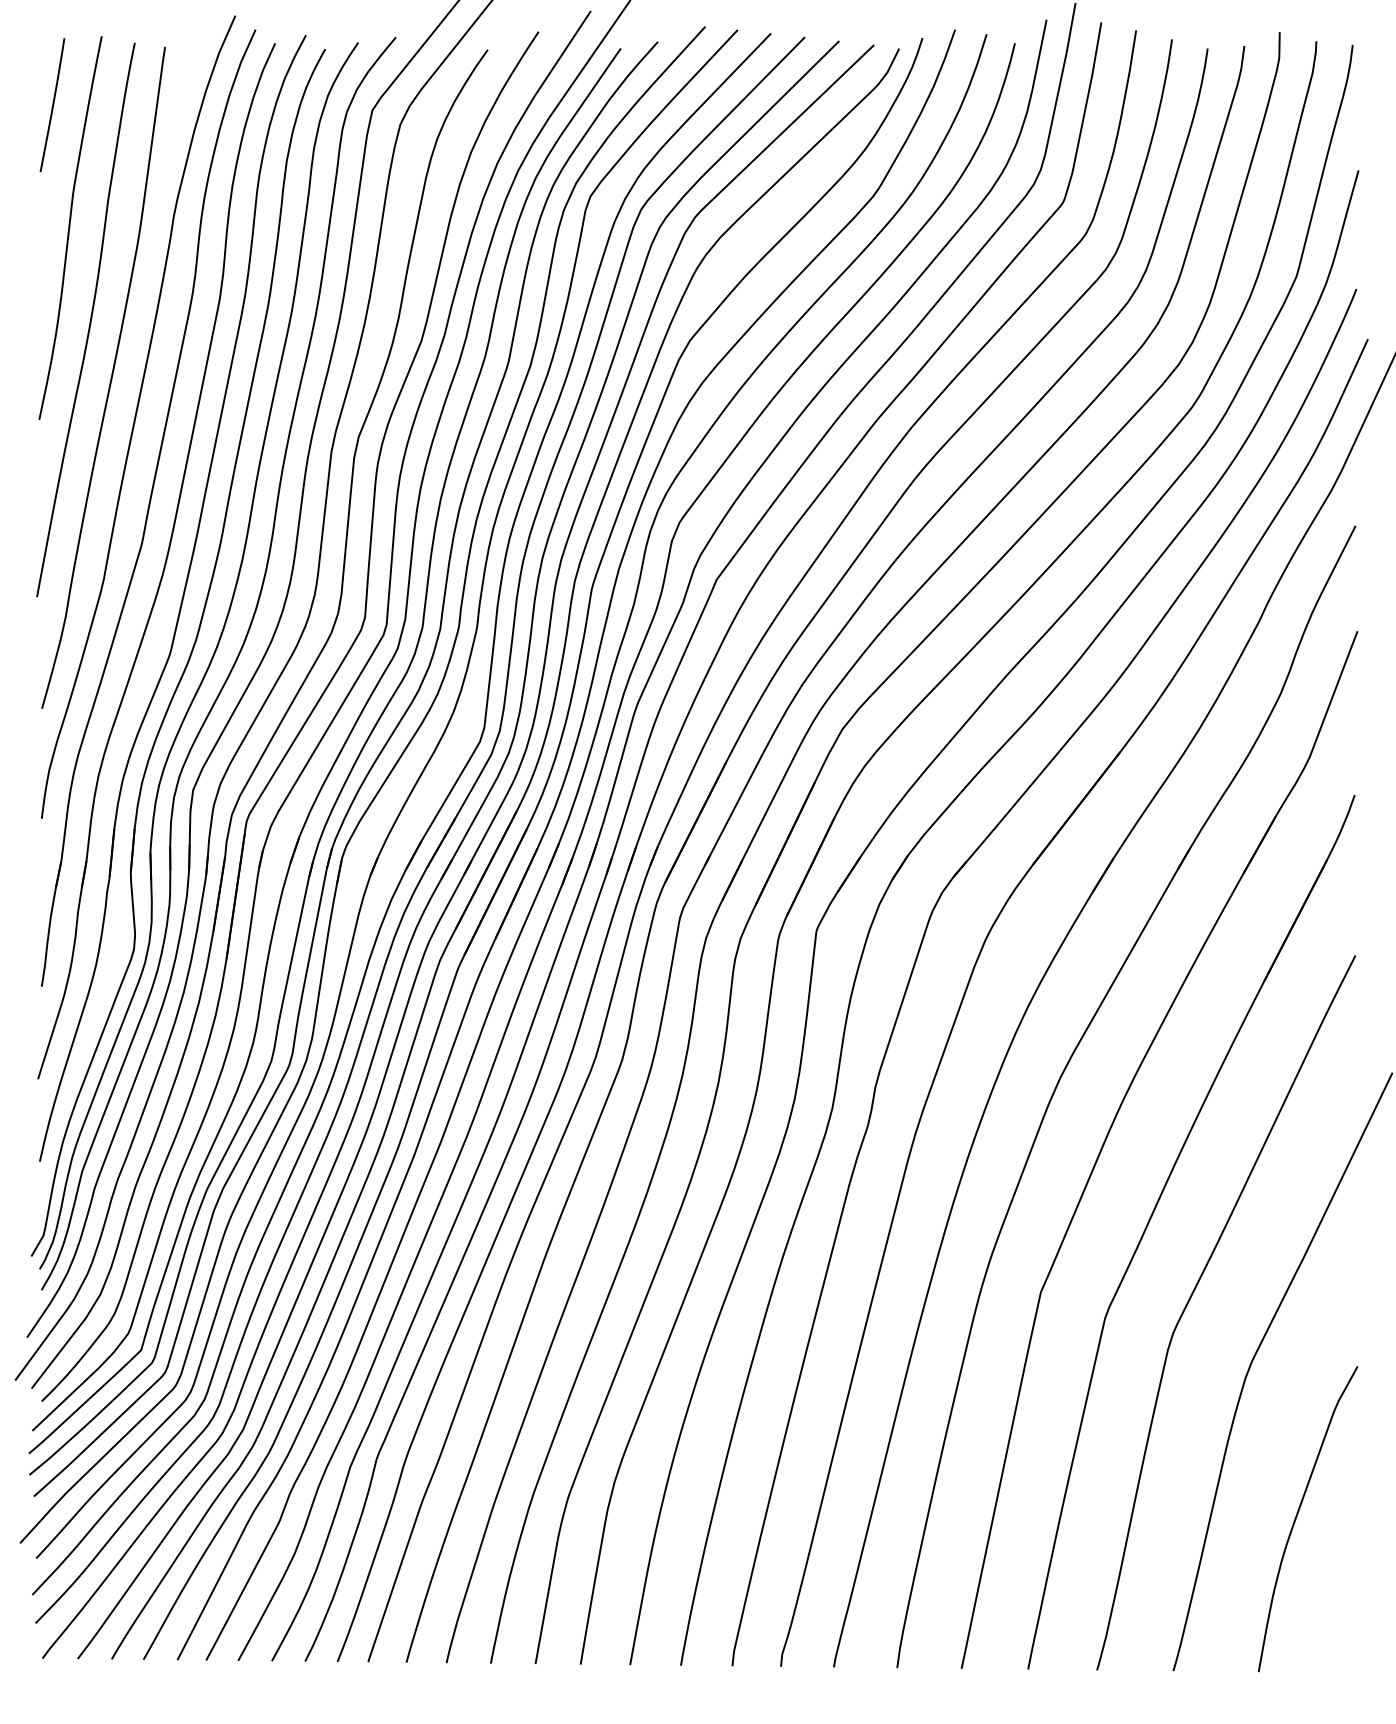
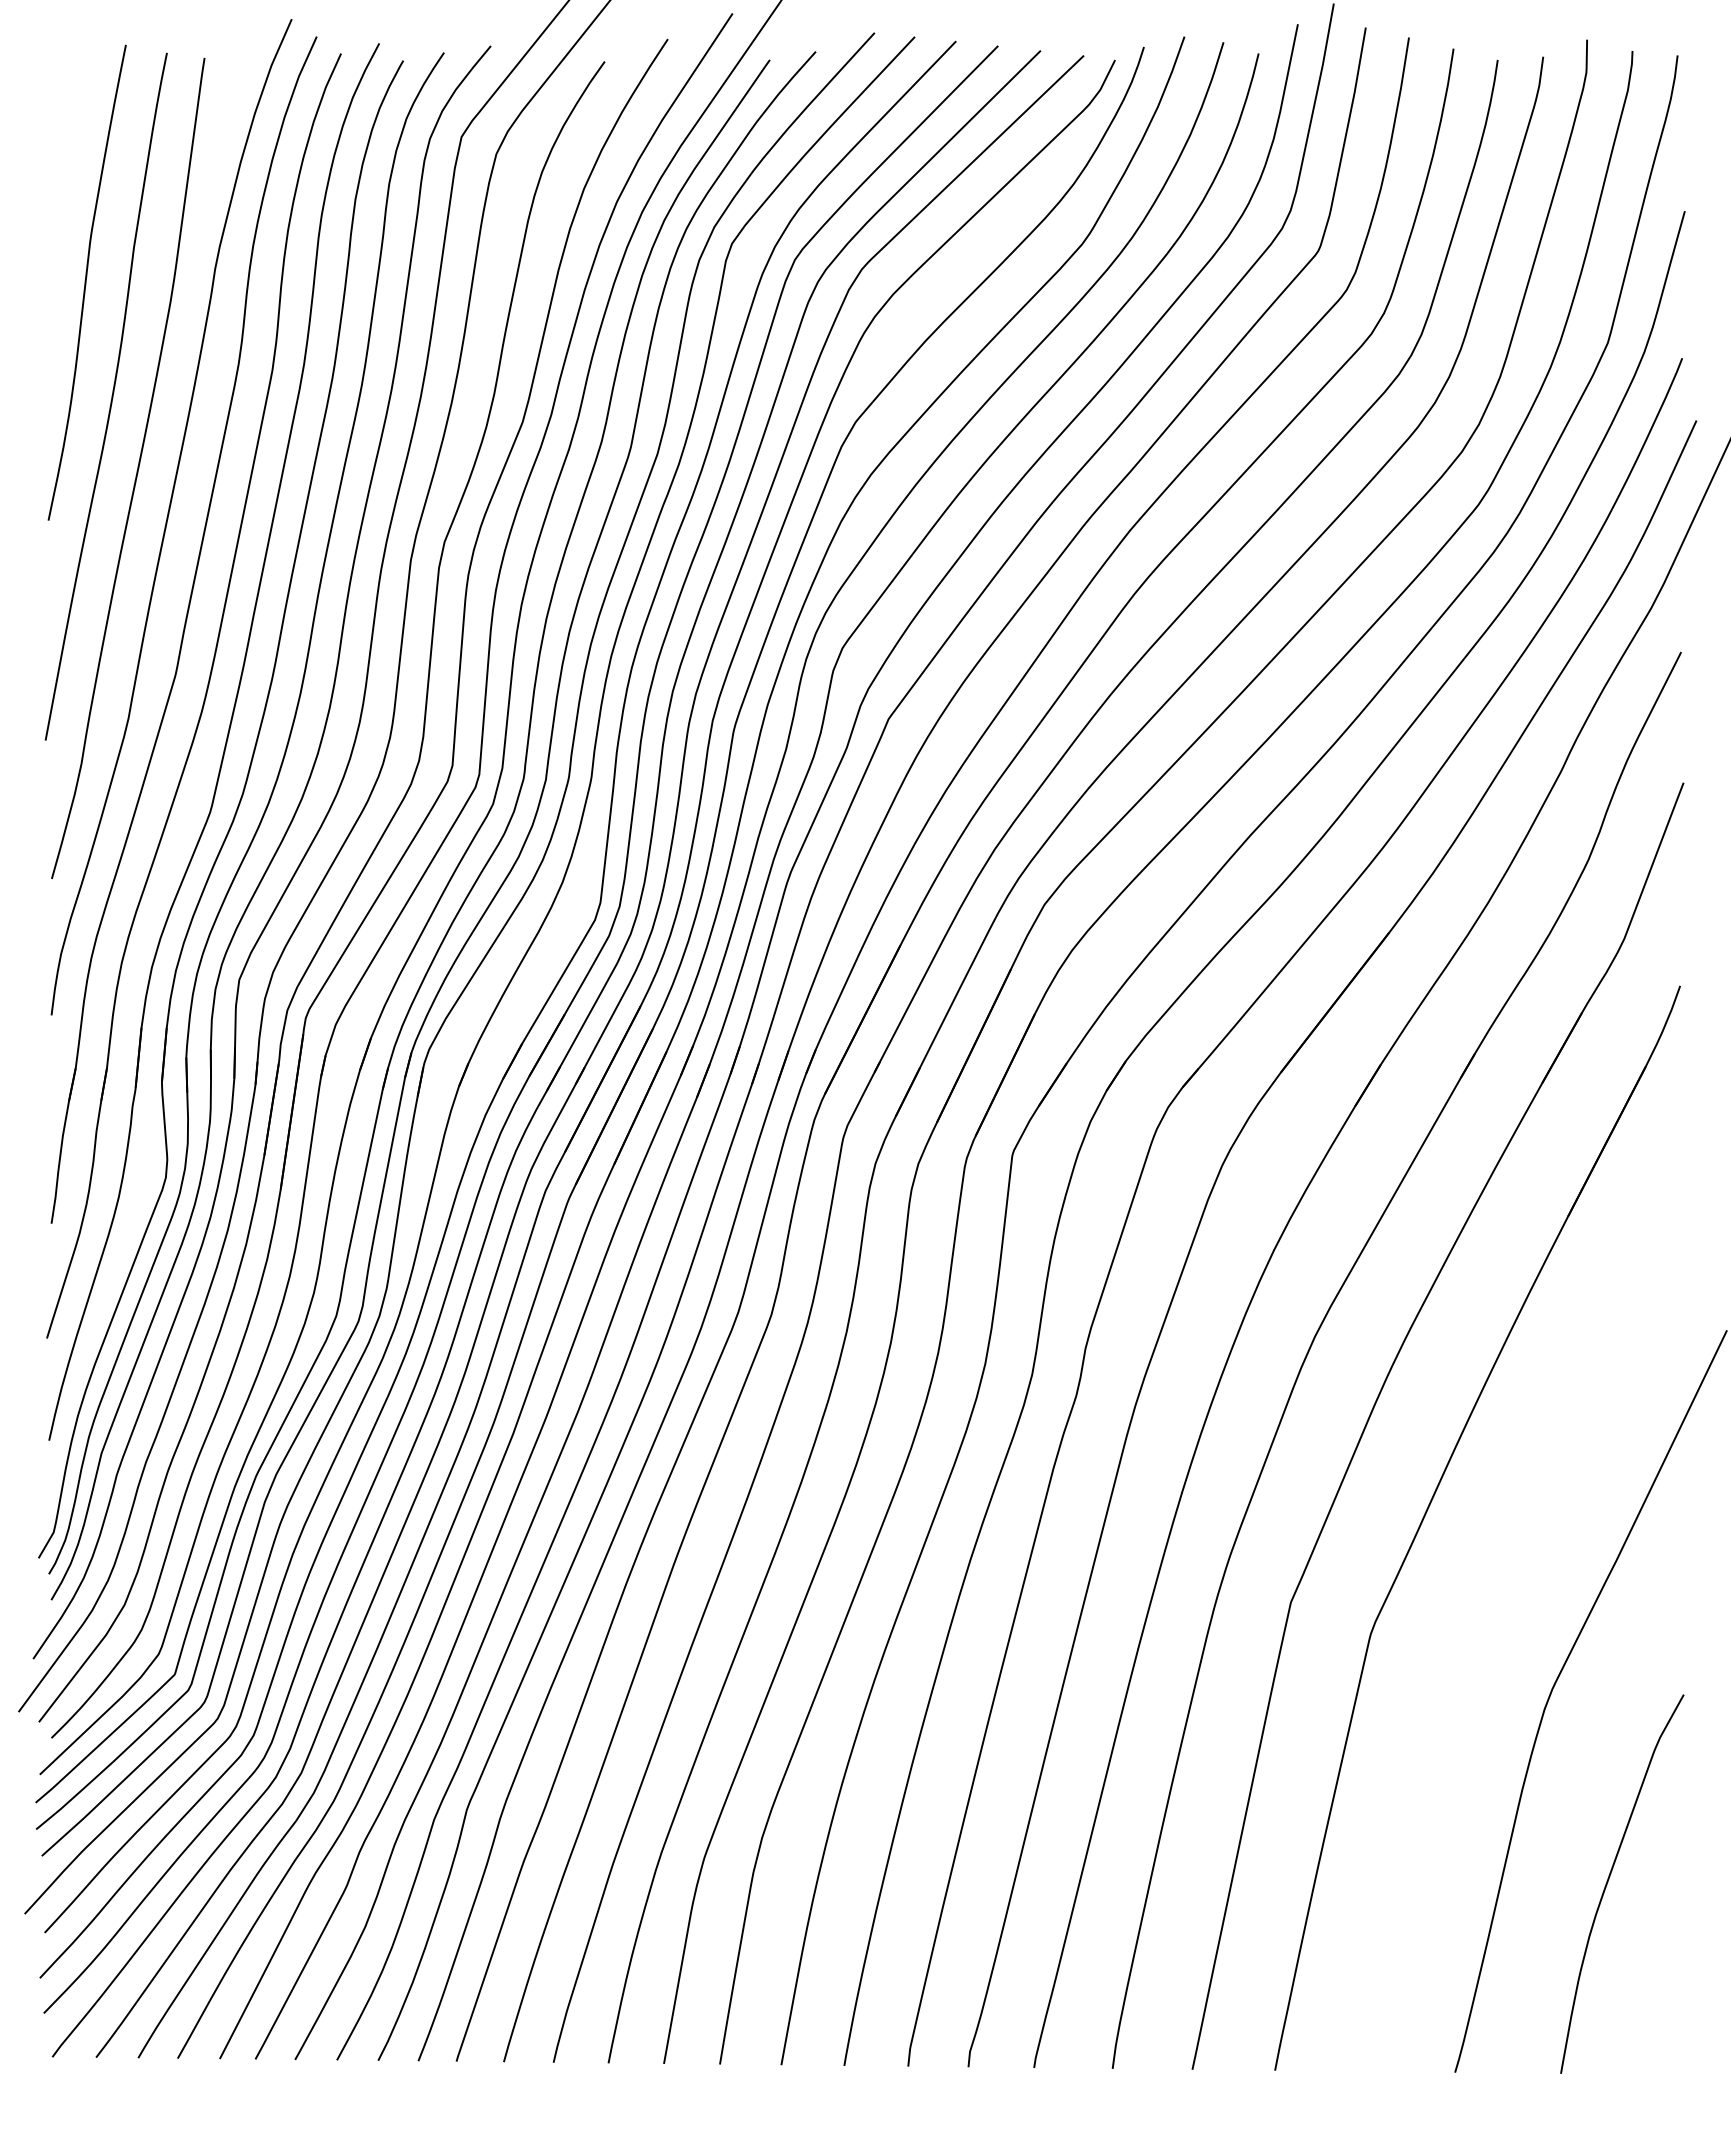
line: (52, 105) -> (64, 130), removed
curve: (1192, 1296) -> (1478, 1607), removed

